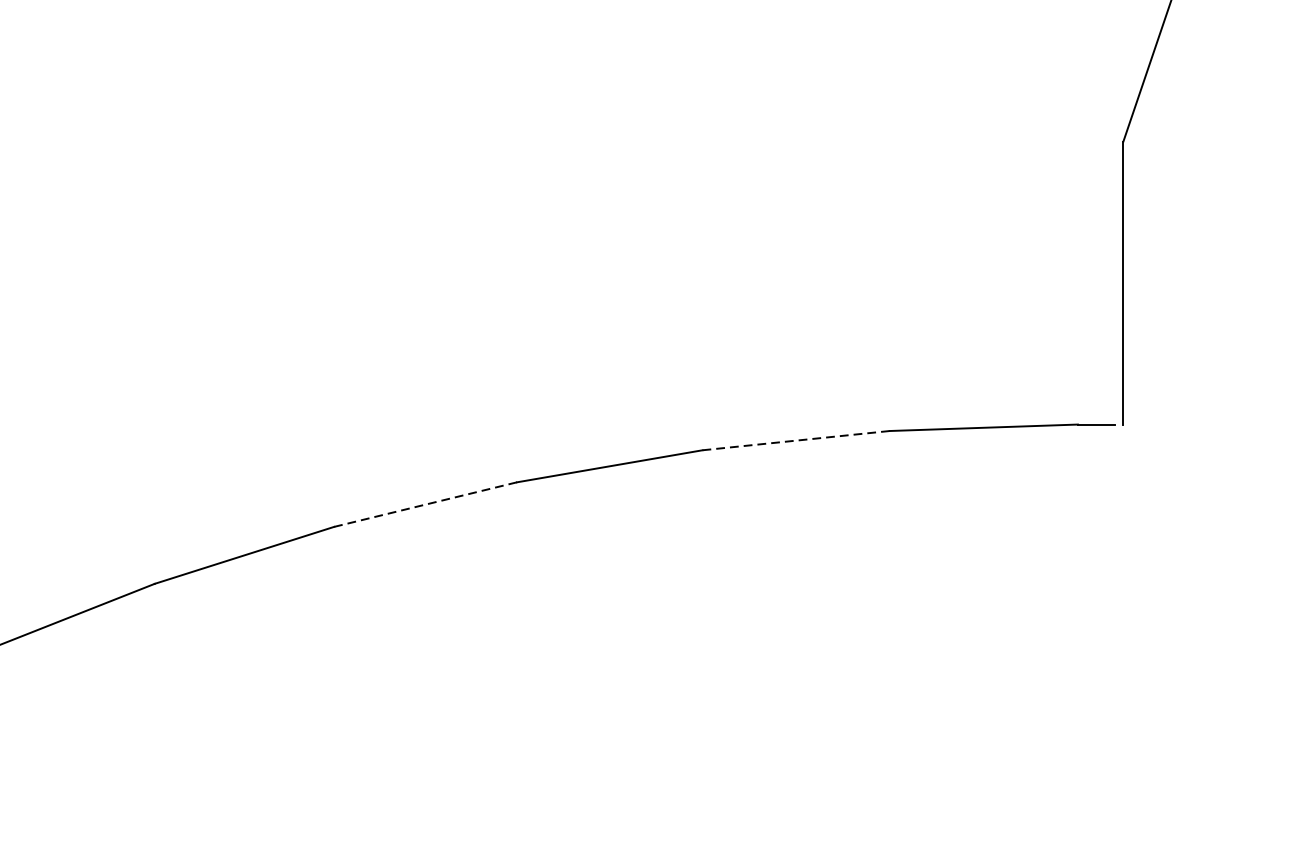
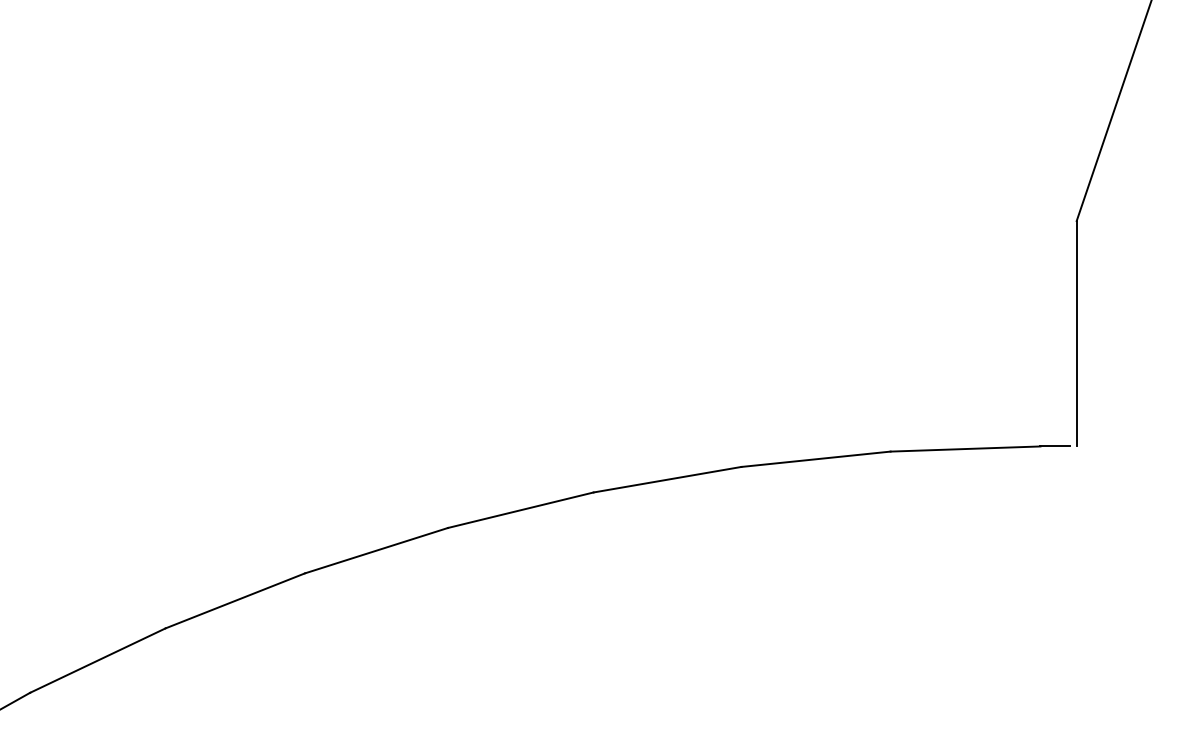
line: (796, 440) -> (816, 459), dashed -> solid
line: (425, 504) -> (520, 510), dashed -> solid

